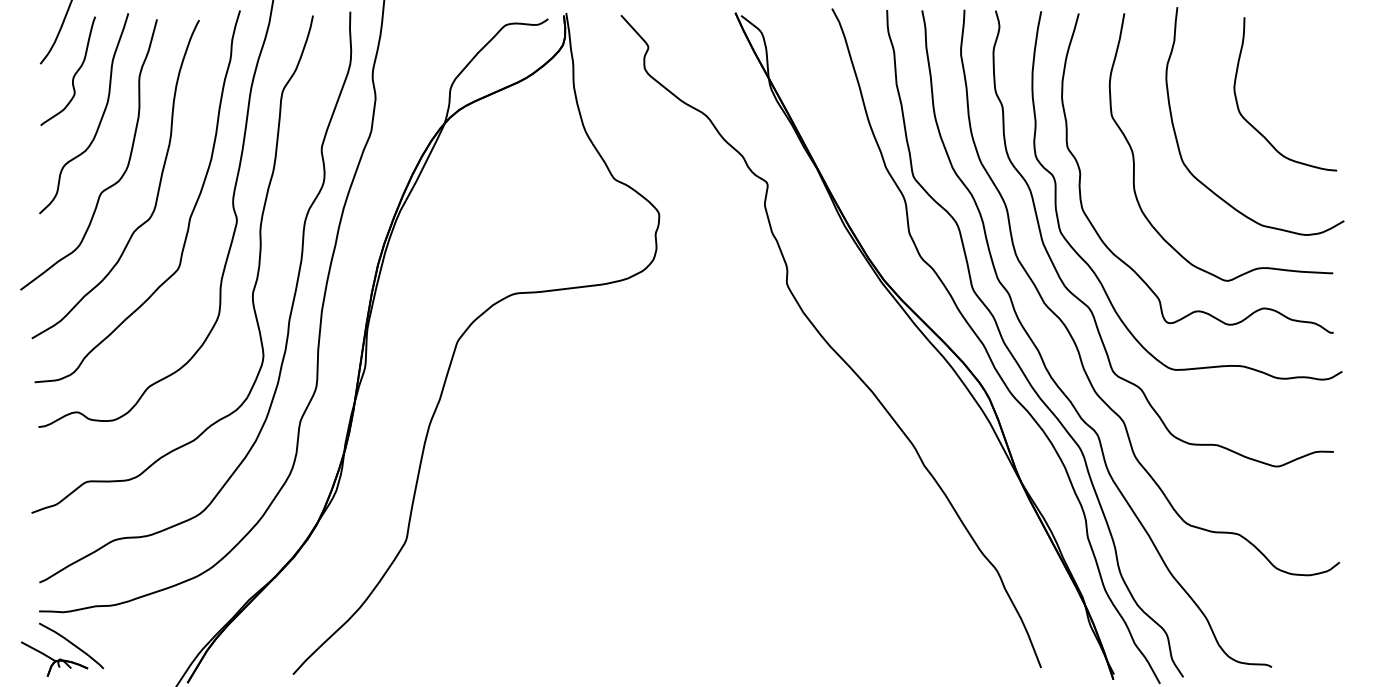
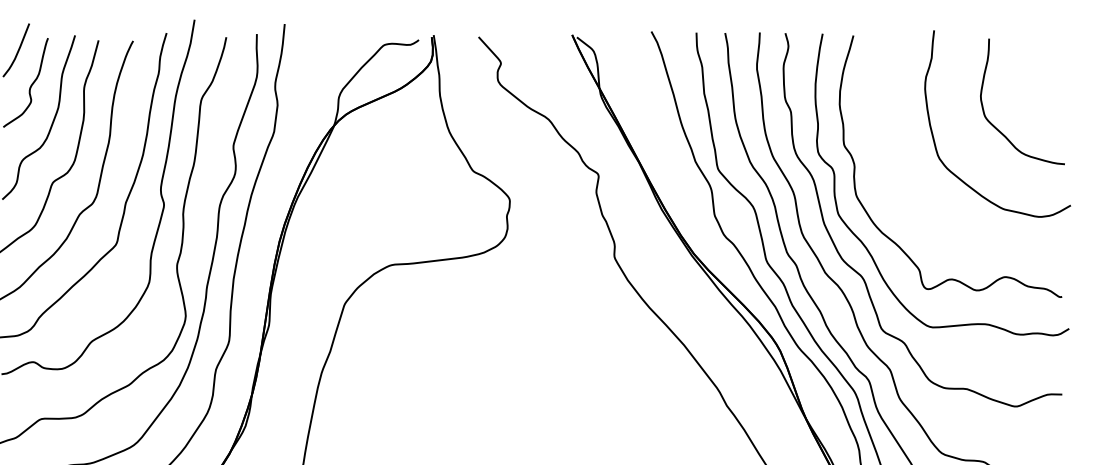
curve: (1134, 155) -> (899, 151), removed

